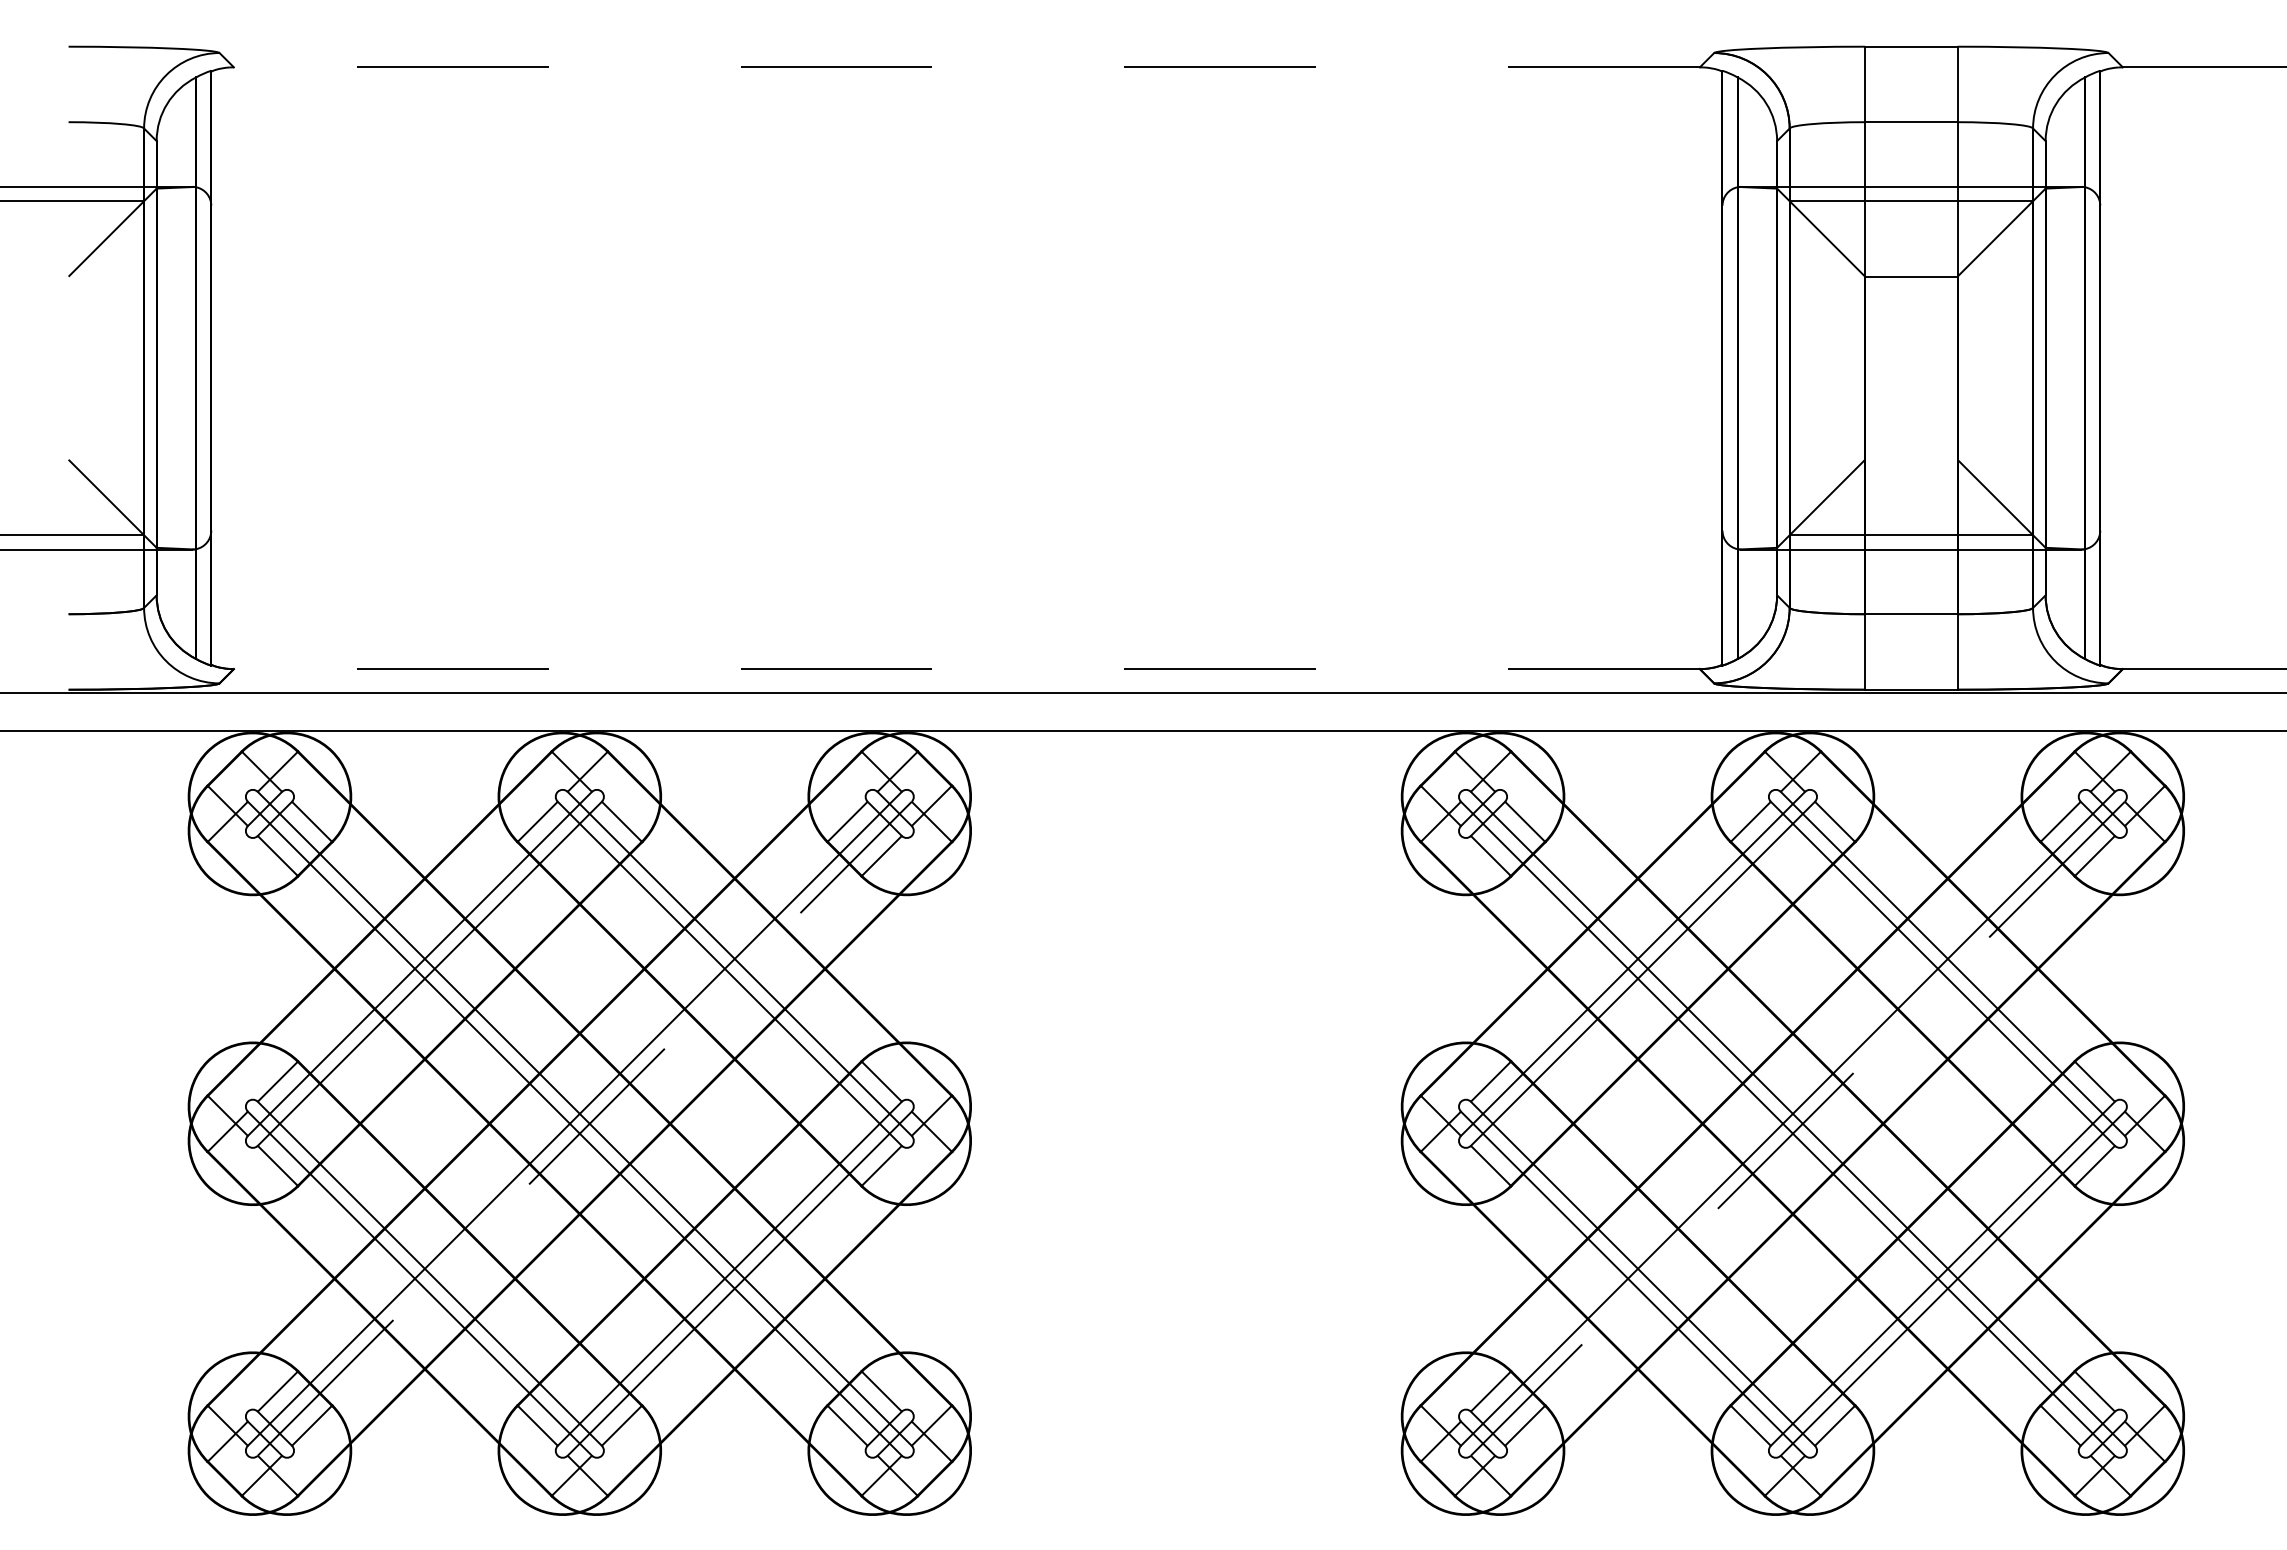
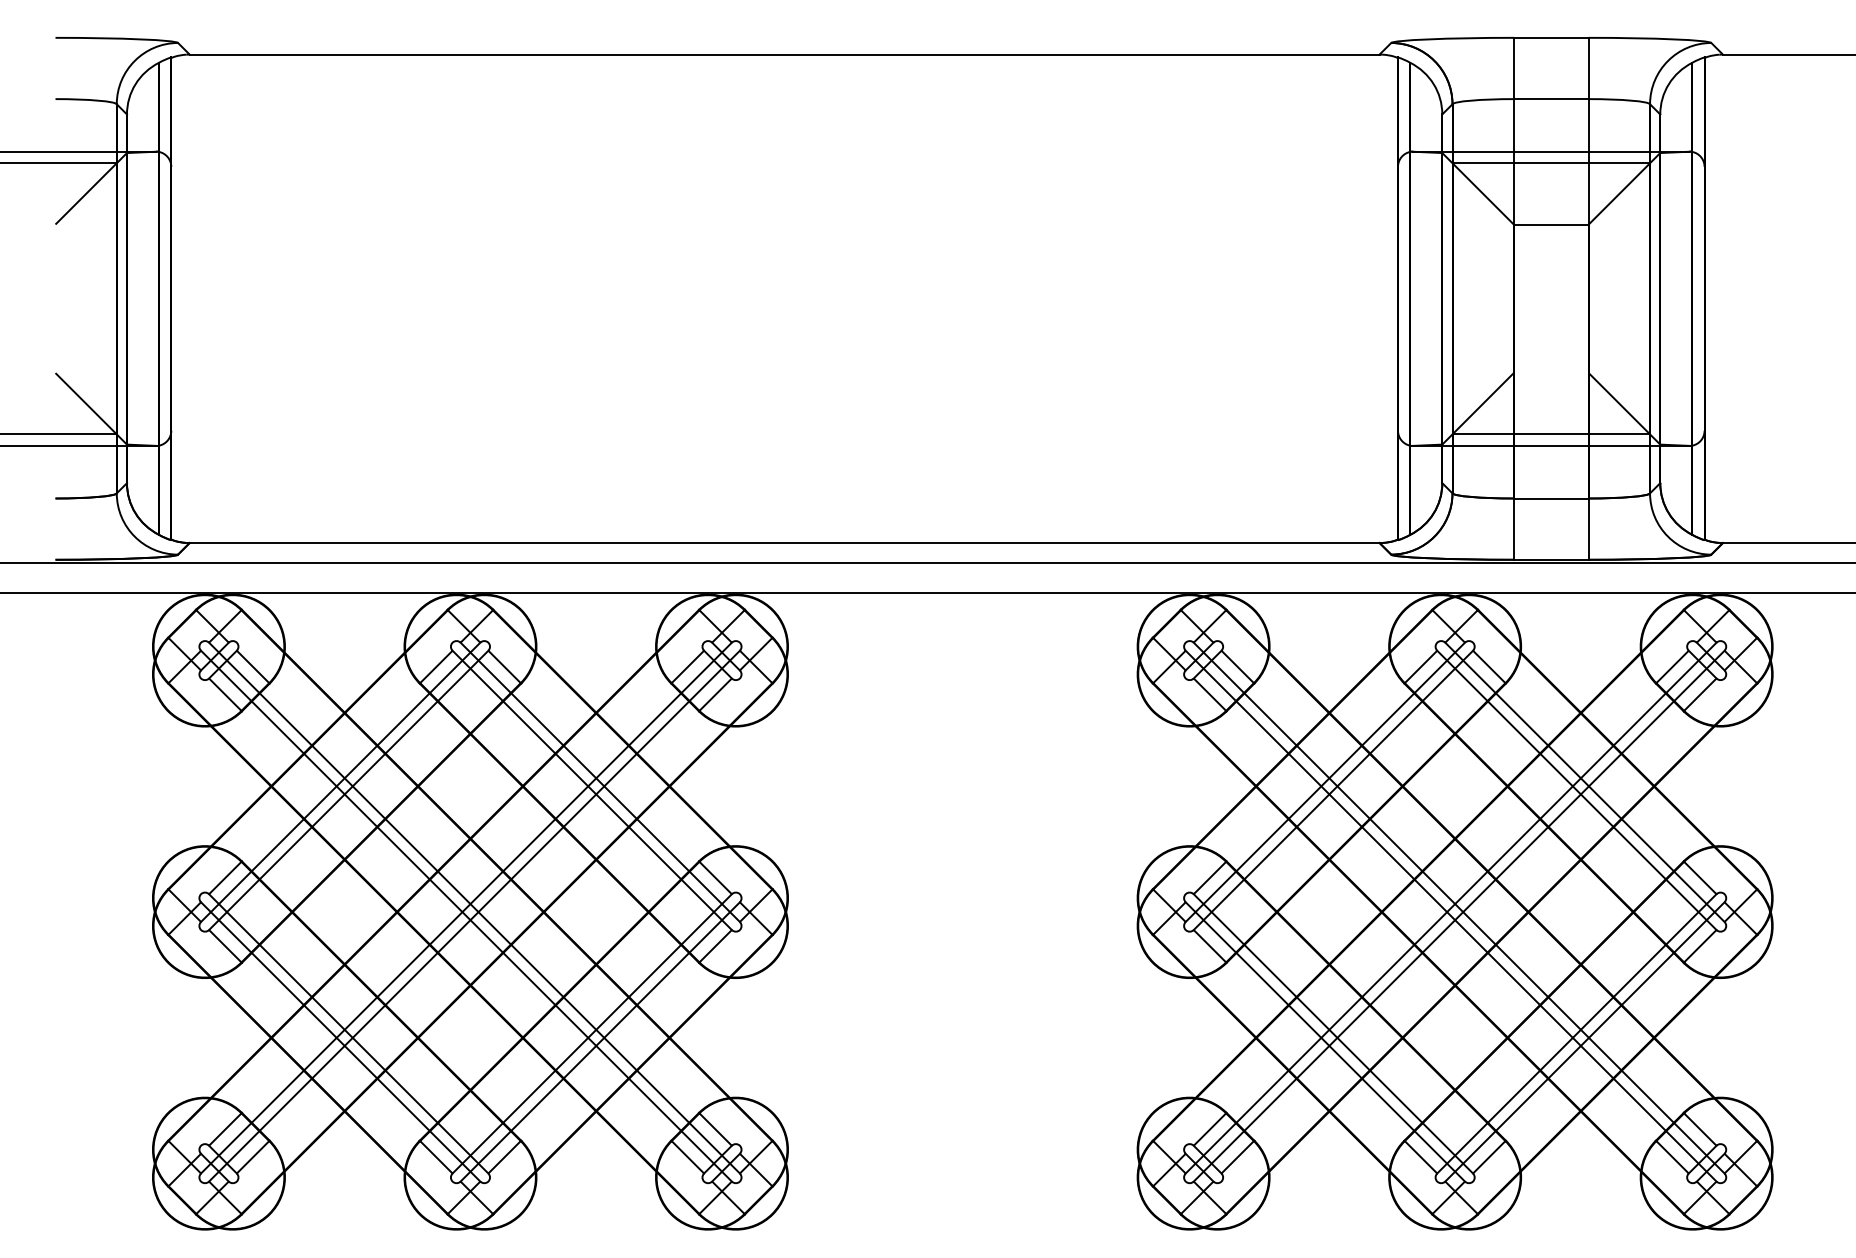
line: (966, 67) -> (784, 54), dashed -> solid
line: (966, 669) -> (784, 543), dashed -> solid
line: (585, 1128) -> (475, 915), dashed -> solid
line: (1797, 1129) -> (1458, 916), dashed -> solid

